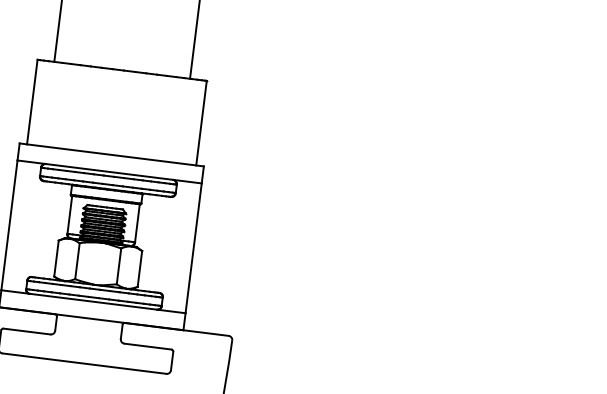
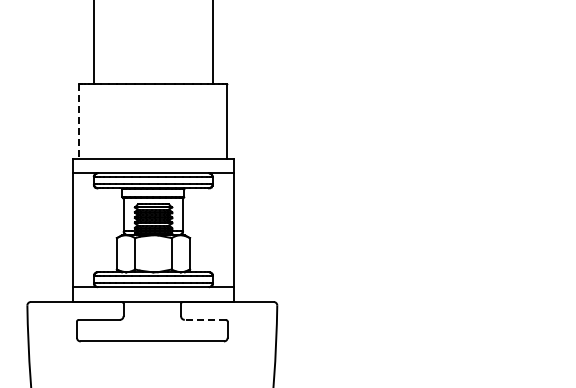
line: (32, 103) -> (79, 122), solid -> dashed
line: (148, 346) -> (205, 319), solid -> dashed

